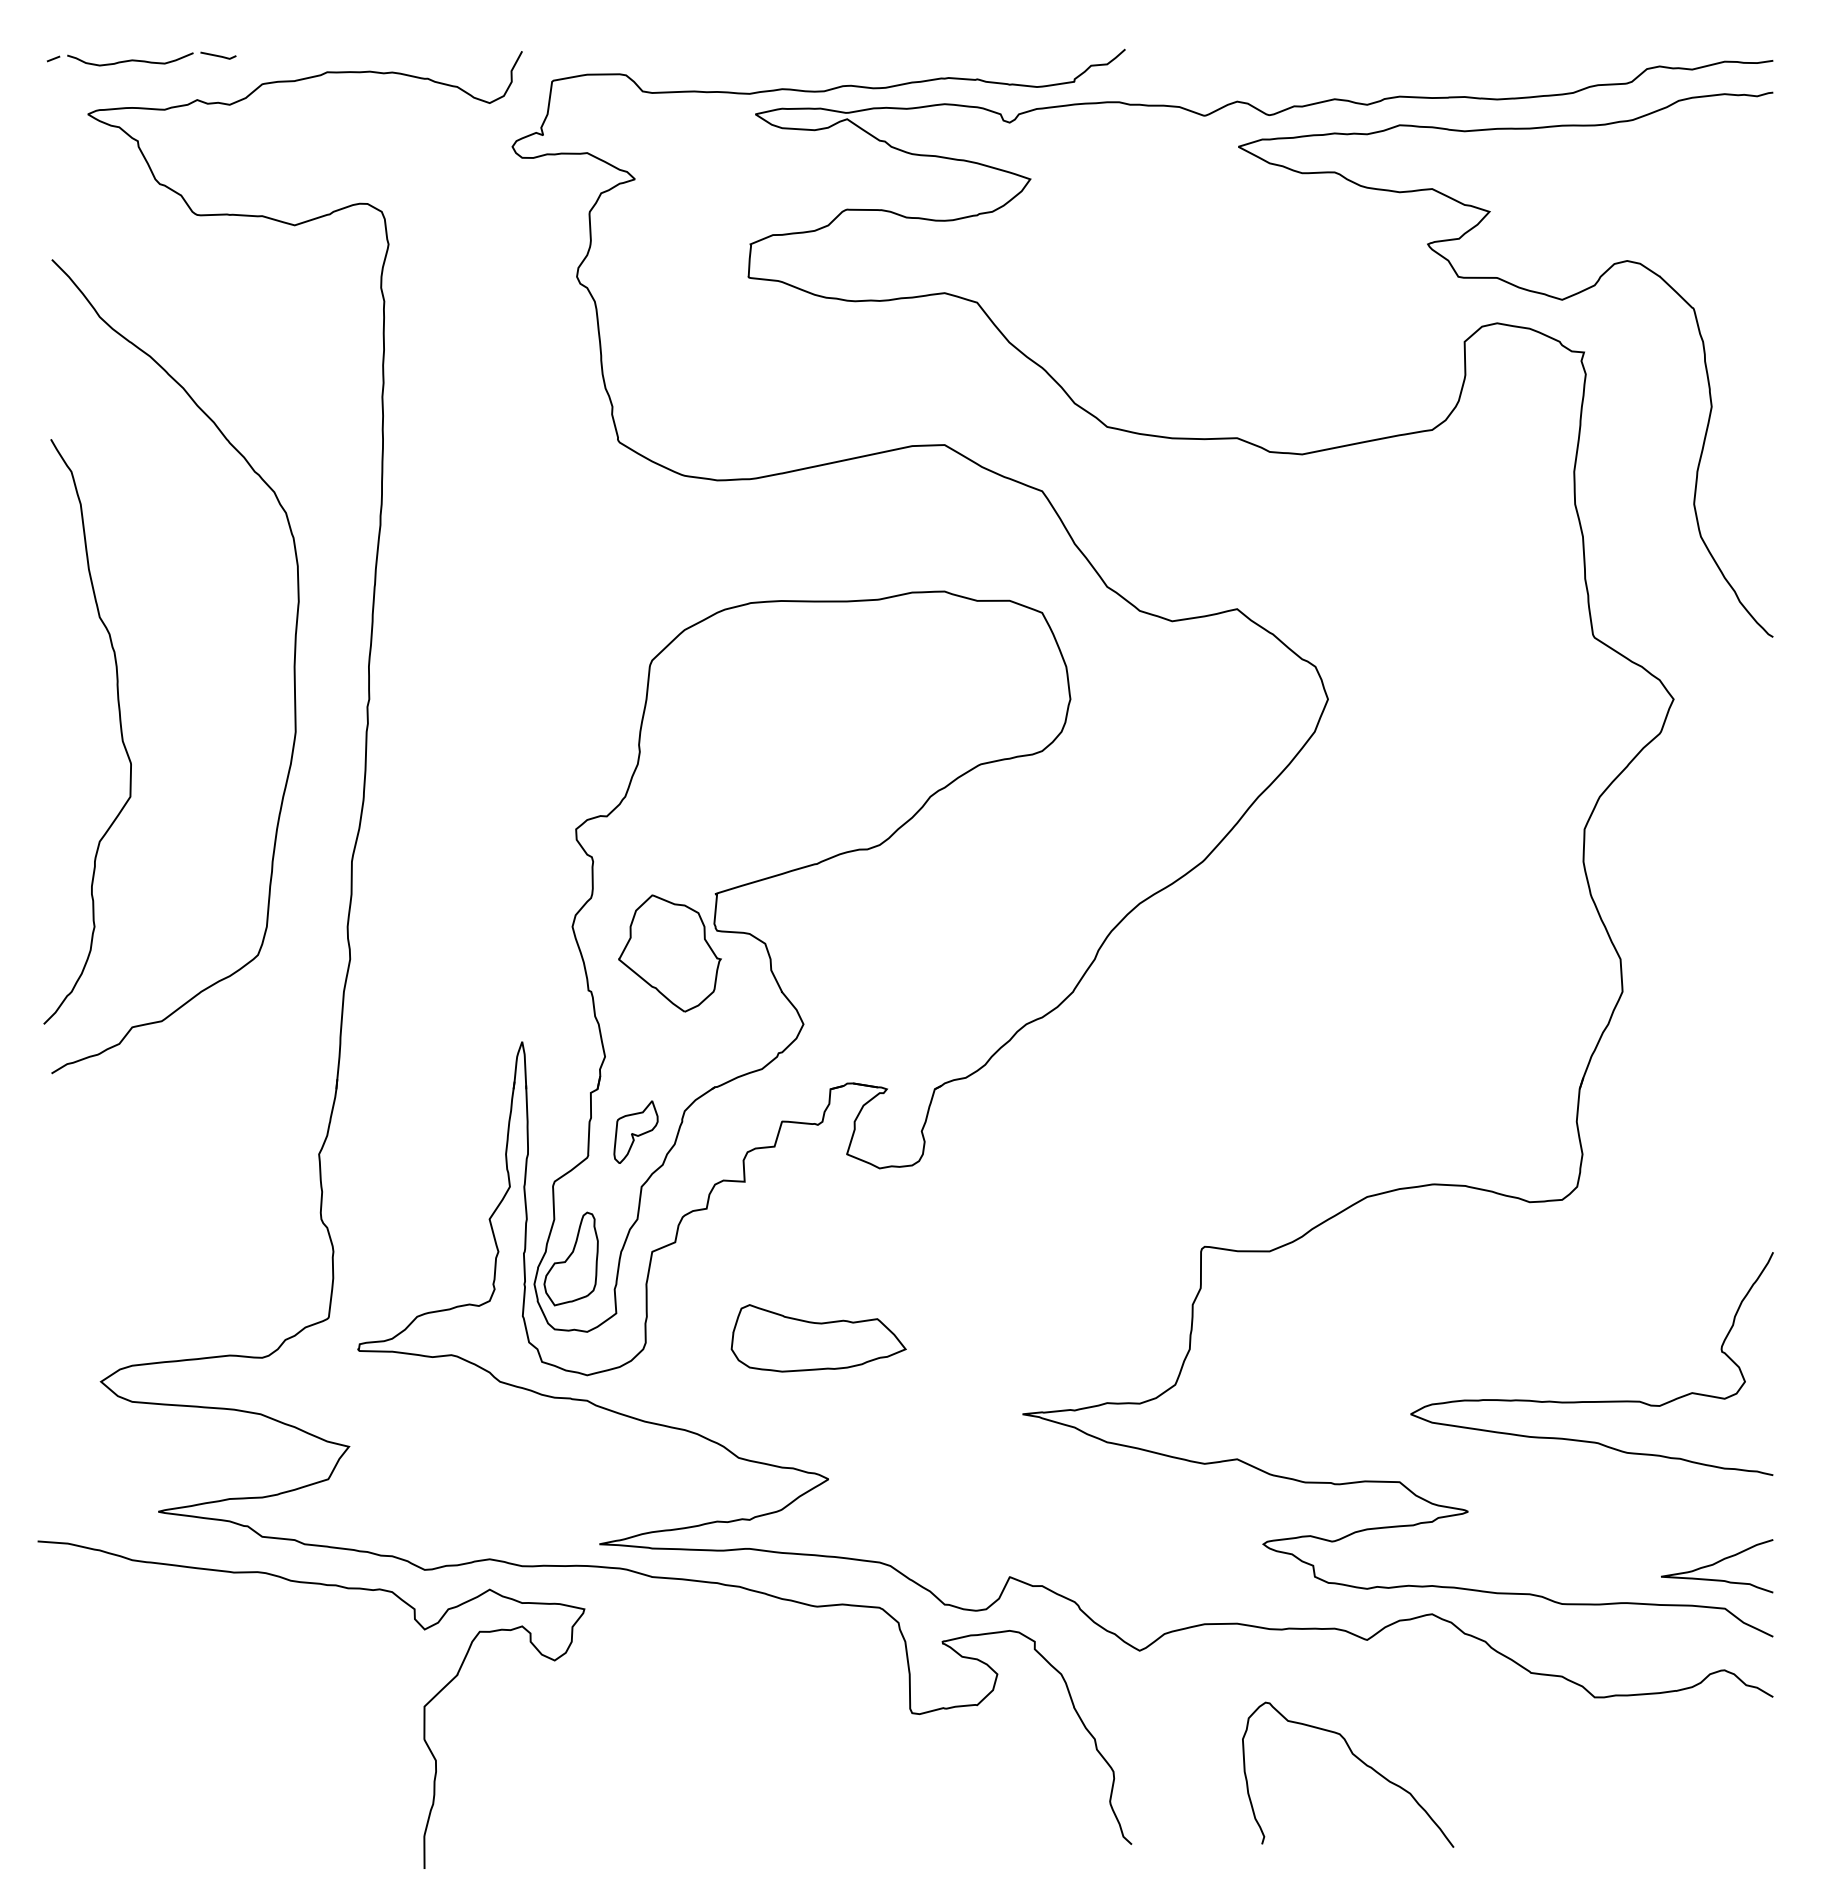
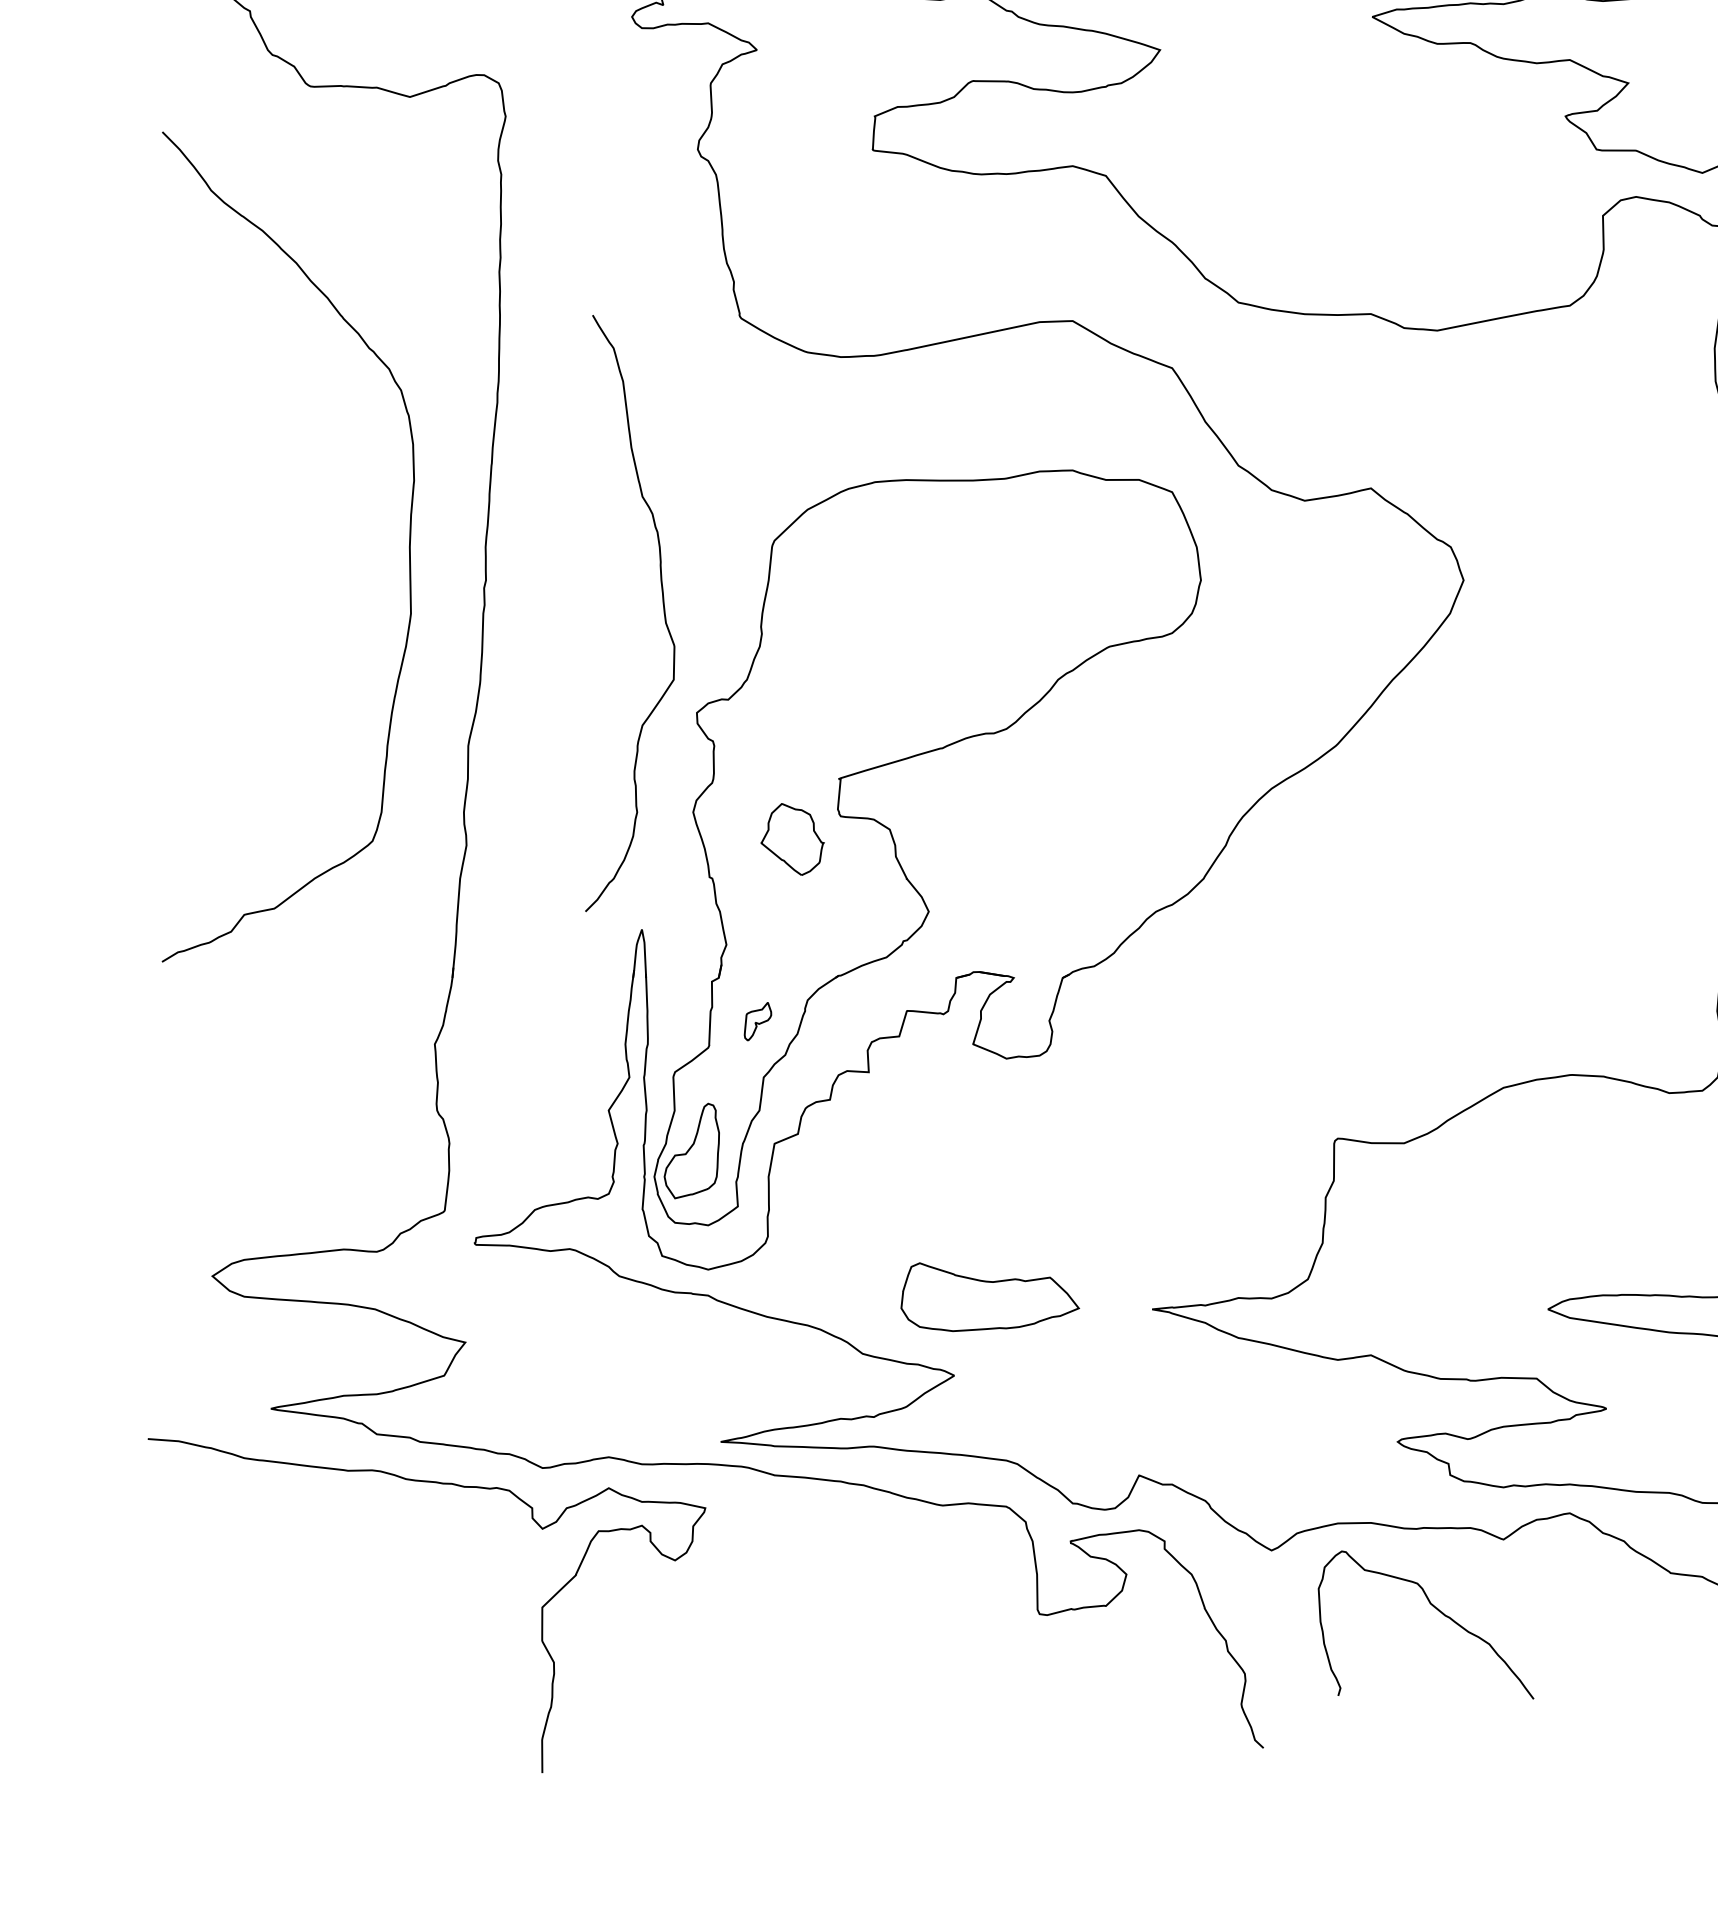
curve: (119, 724) -> (662, 606), moved
part: (669, 953) -> (792, 839), size x0.6
part: (635, 1131) -> (757, 1021), size x0.6
part: (818, 1338) -> (989, 1297), moved
curve: (1360, 1761) -> (1438, 1611), moved

